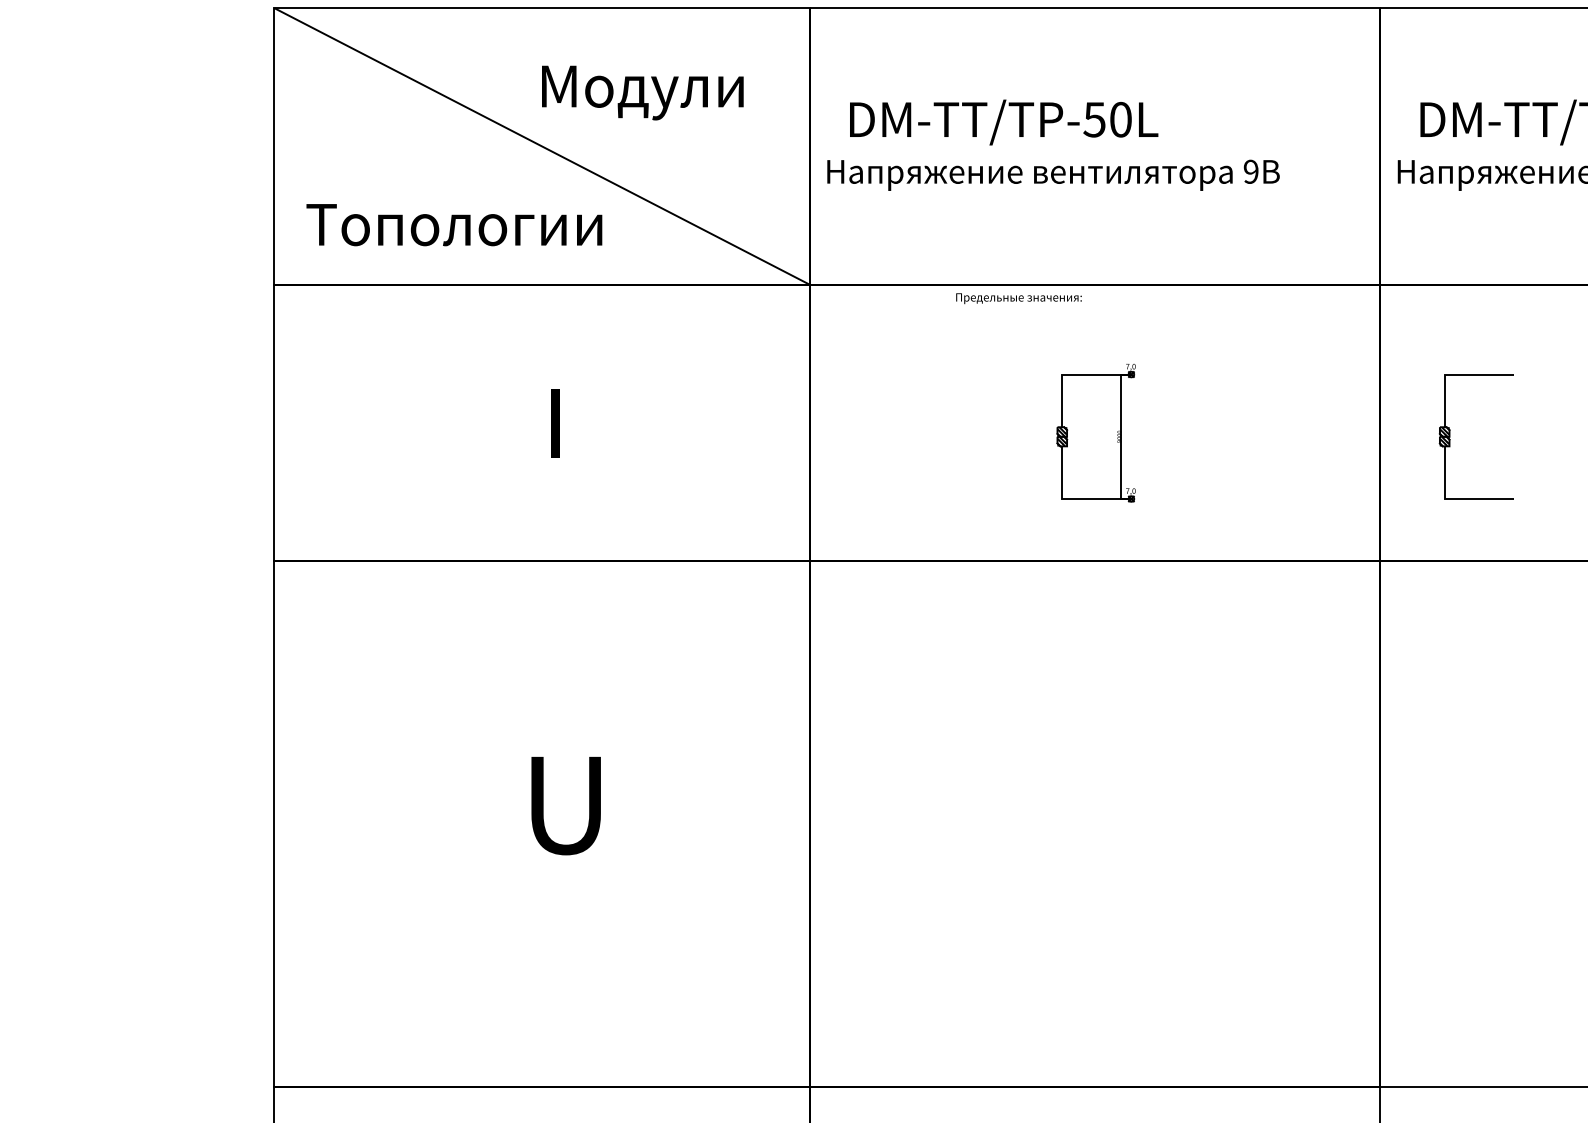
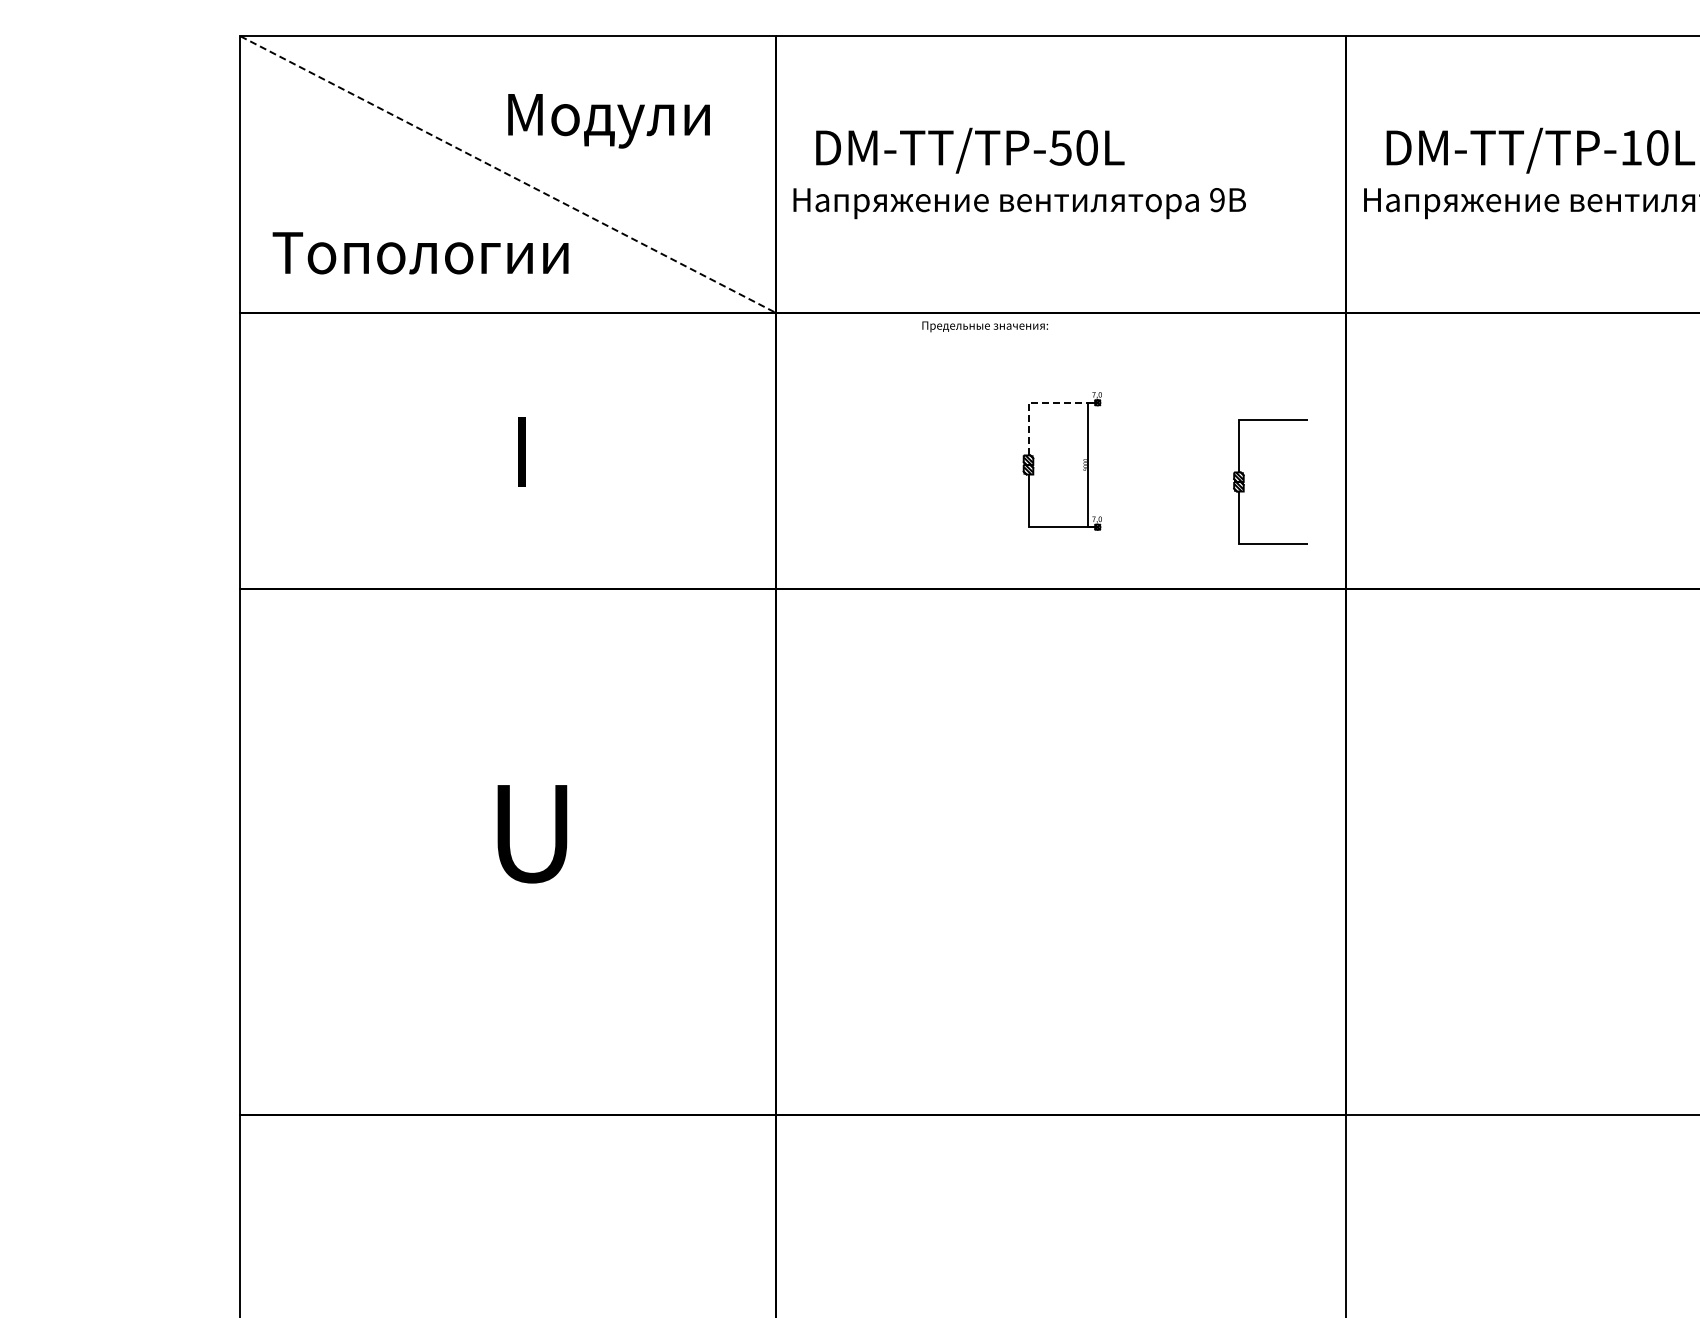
line: (542, 146) -> (508, 174), solid -> dashed
line: (1070, 374) -> (1036, 402), solid -> dashed
part: (1450, 436) -> (1244, 481), moved

